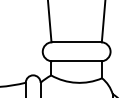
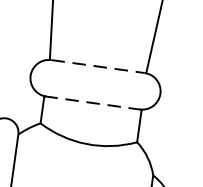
line: (77, 42) -> (99, 67), solid -> dashed
line: (77, 61) -> (94, 103), solid -> dashed

